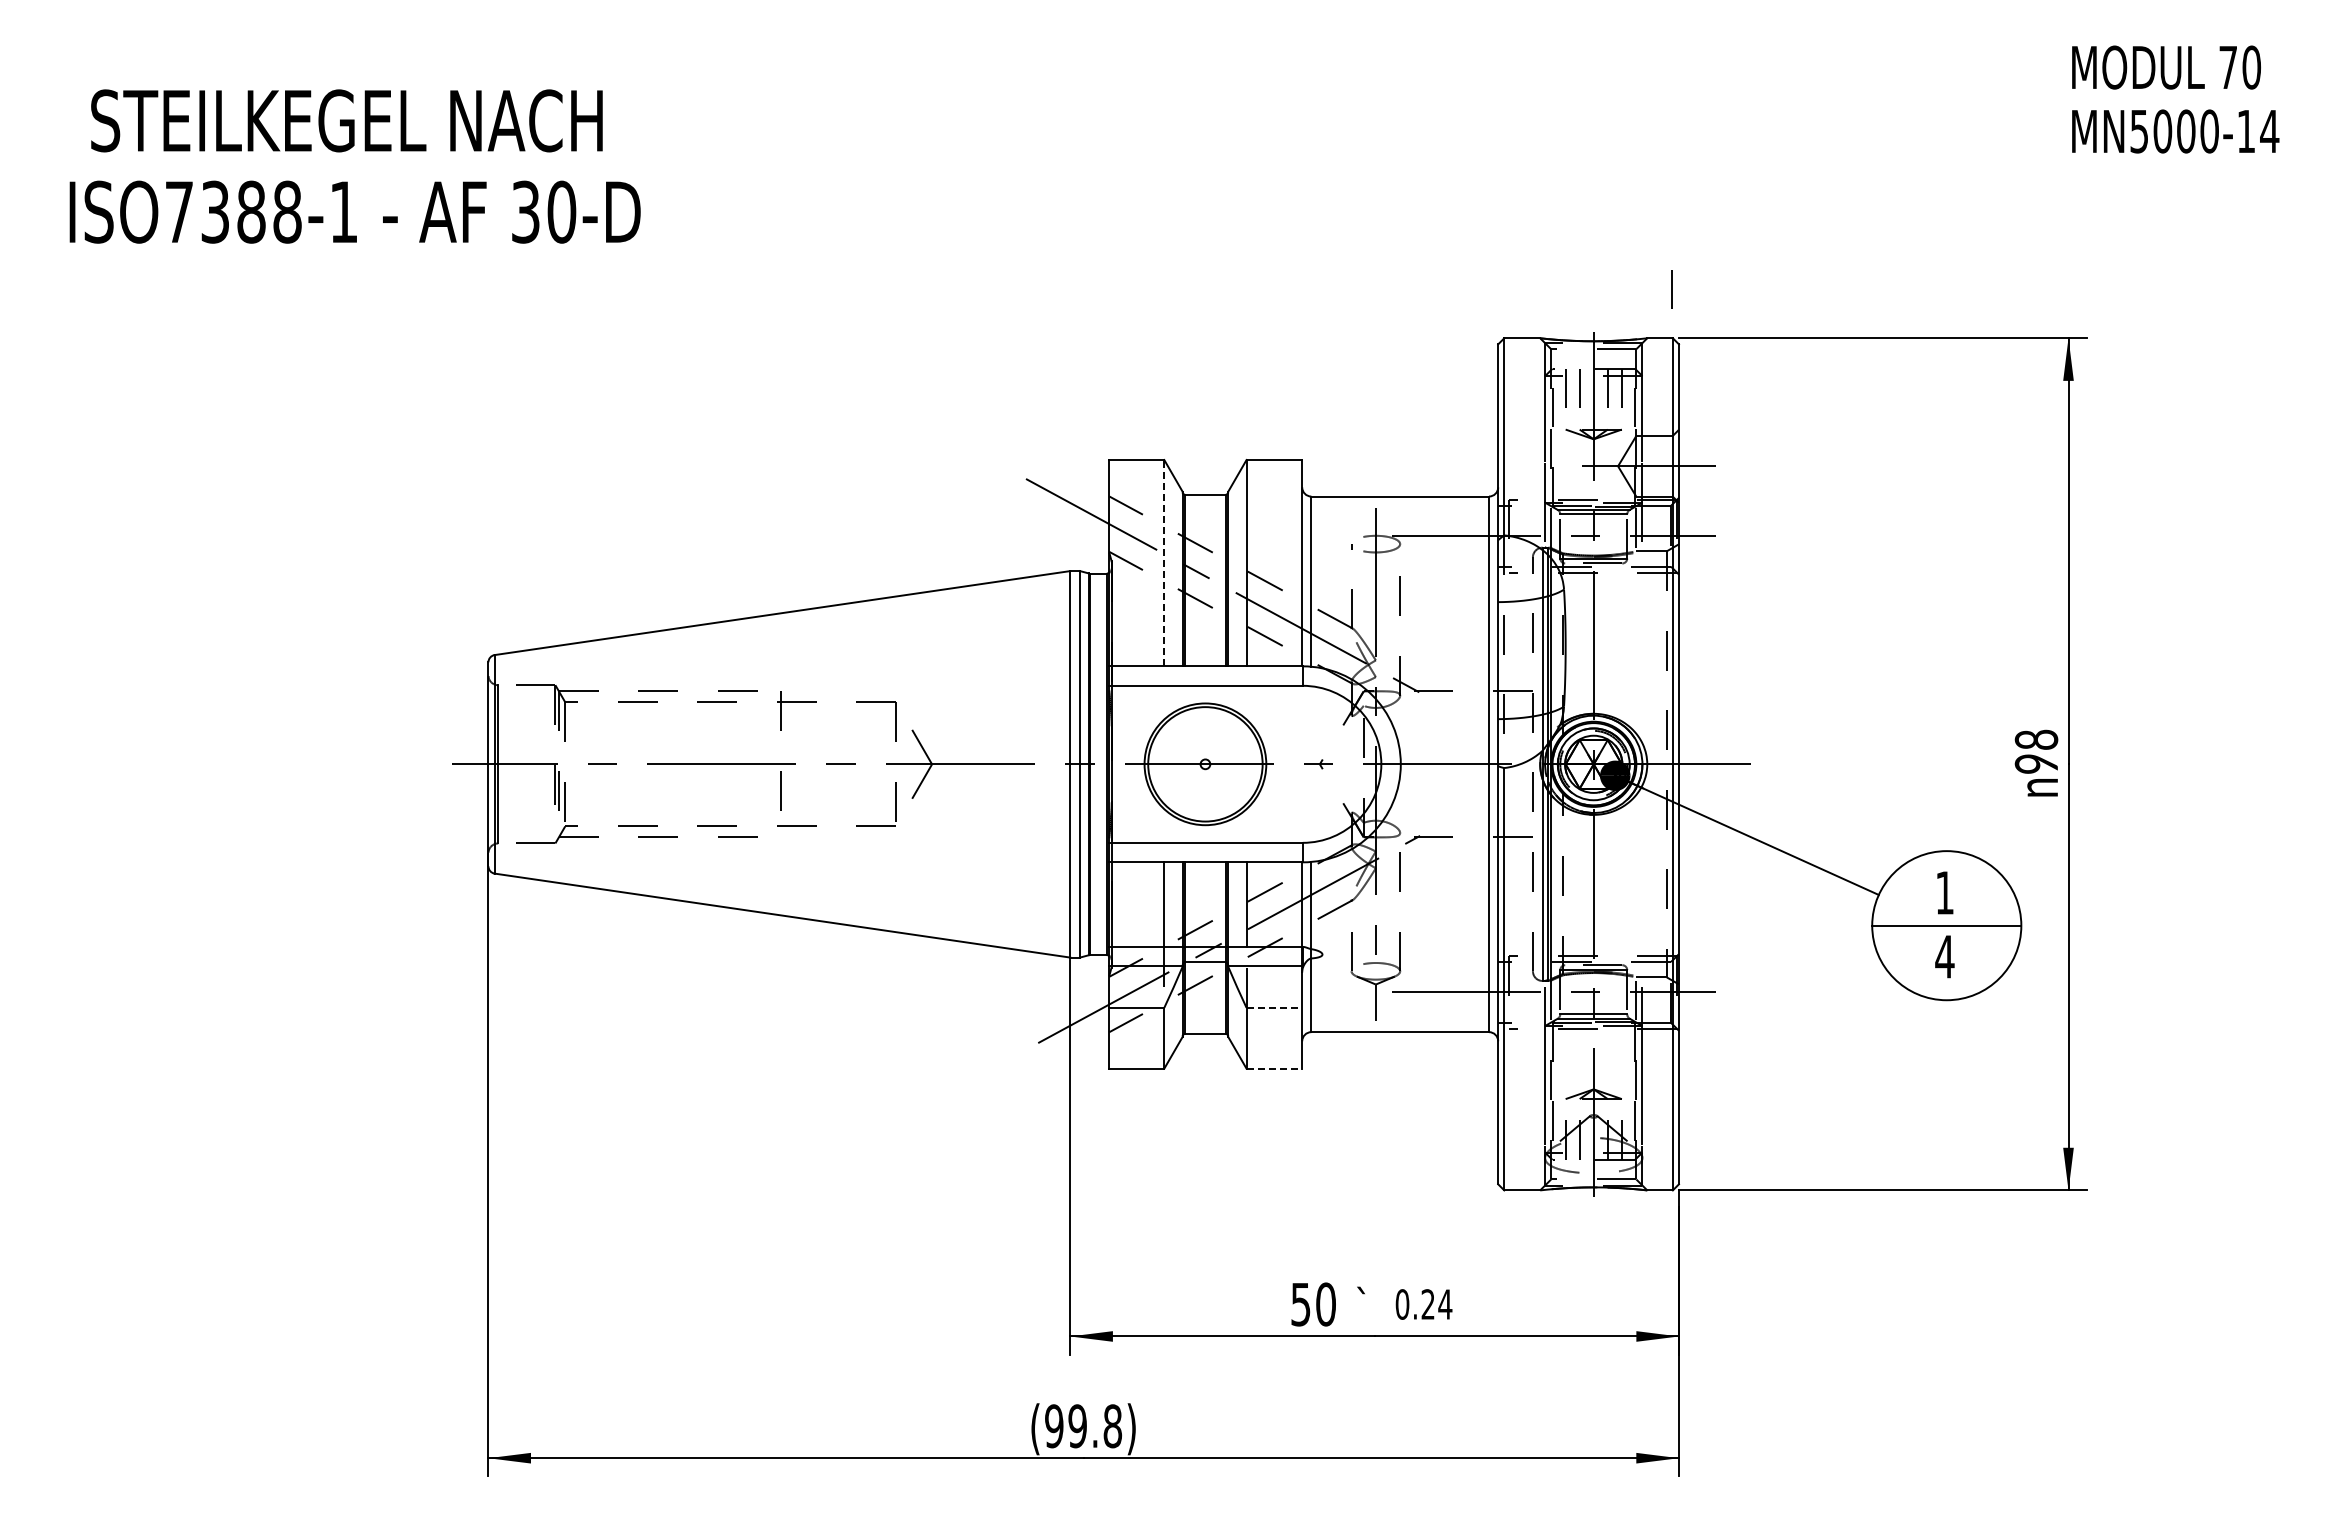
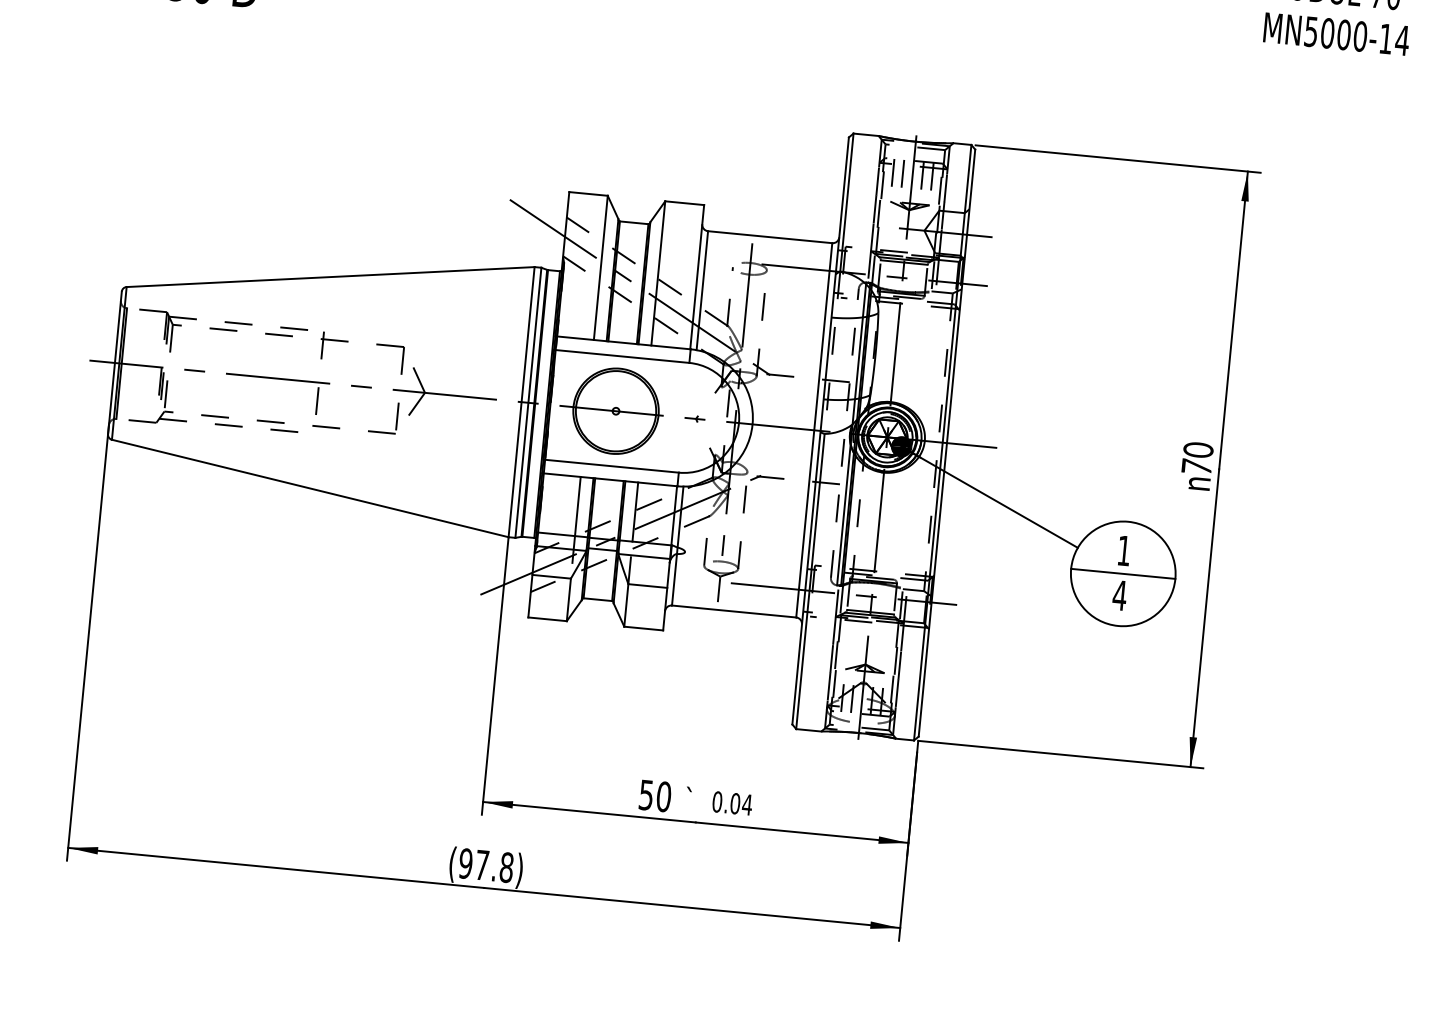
line: (1671, 289) -> (973, 110), removed
line: (1164, 562) -> (601, 267), dashed -> solid
text: (2035, 751) -> (1197, 458), 98 -> 70
line: (1274, 1007) -> (647, 585), dashed -> solid
line: (1274, 1068) -> (643, 628), dashed -> solid
text: (1427, 1304) -> (734, 803), 0.24 -> 0.04
text: (1077, 1426) -> (482, 865), (99.8) -> (97.8)

